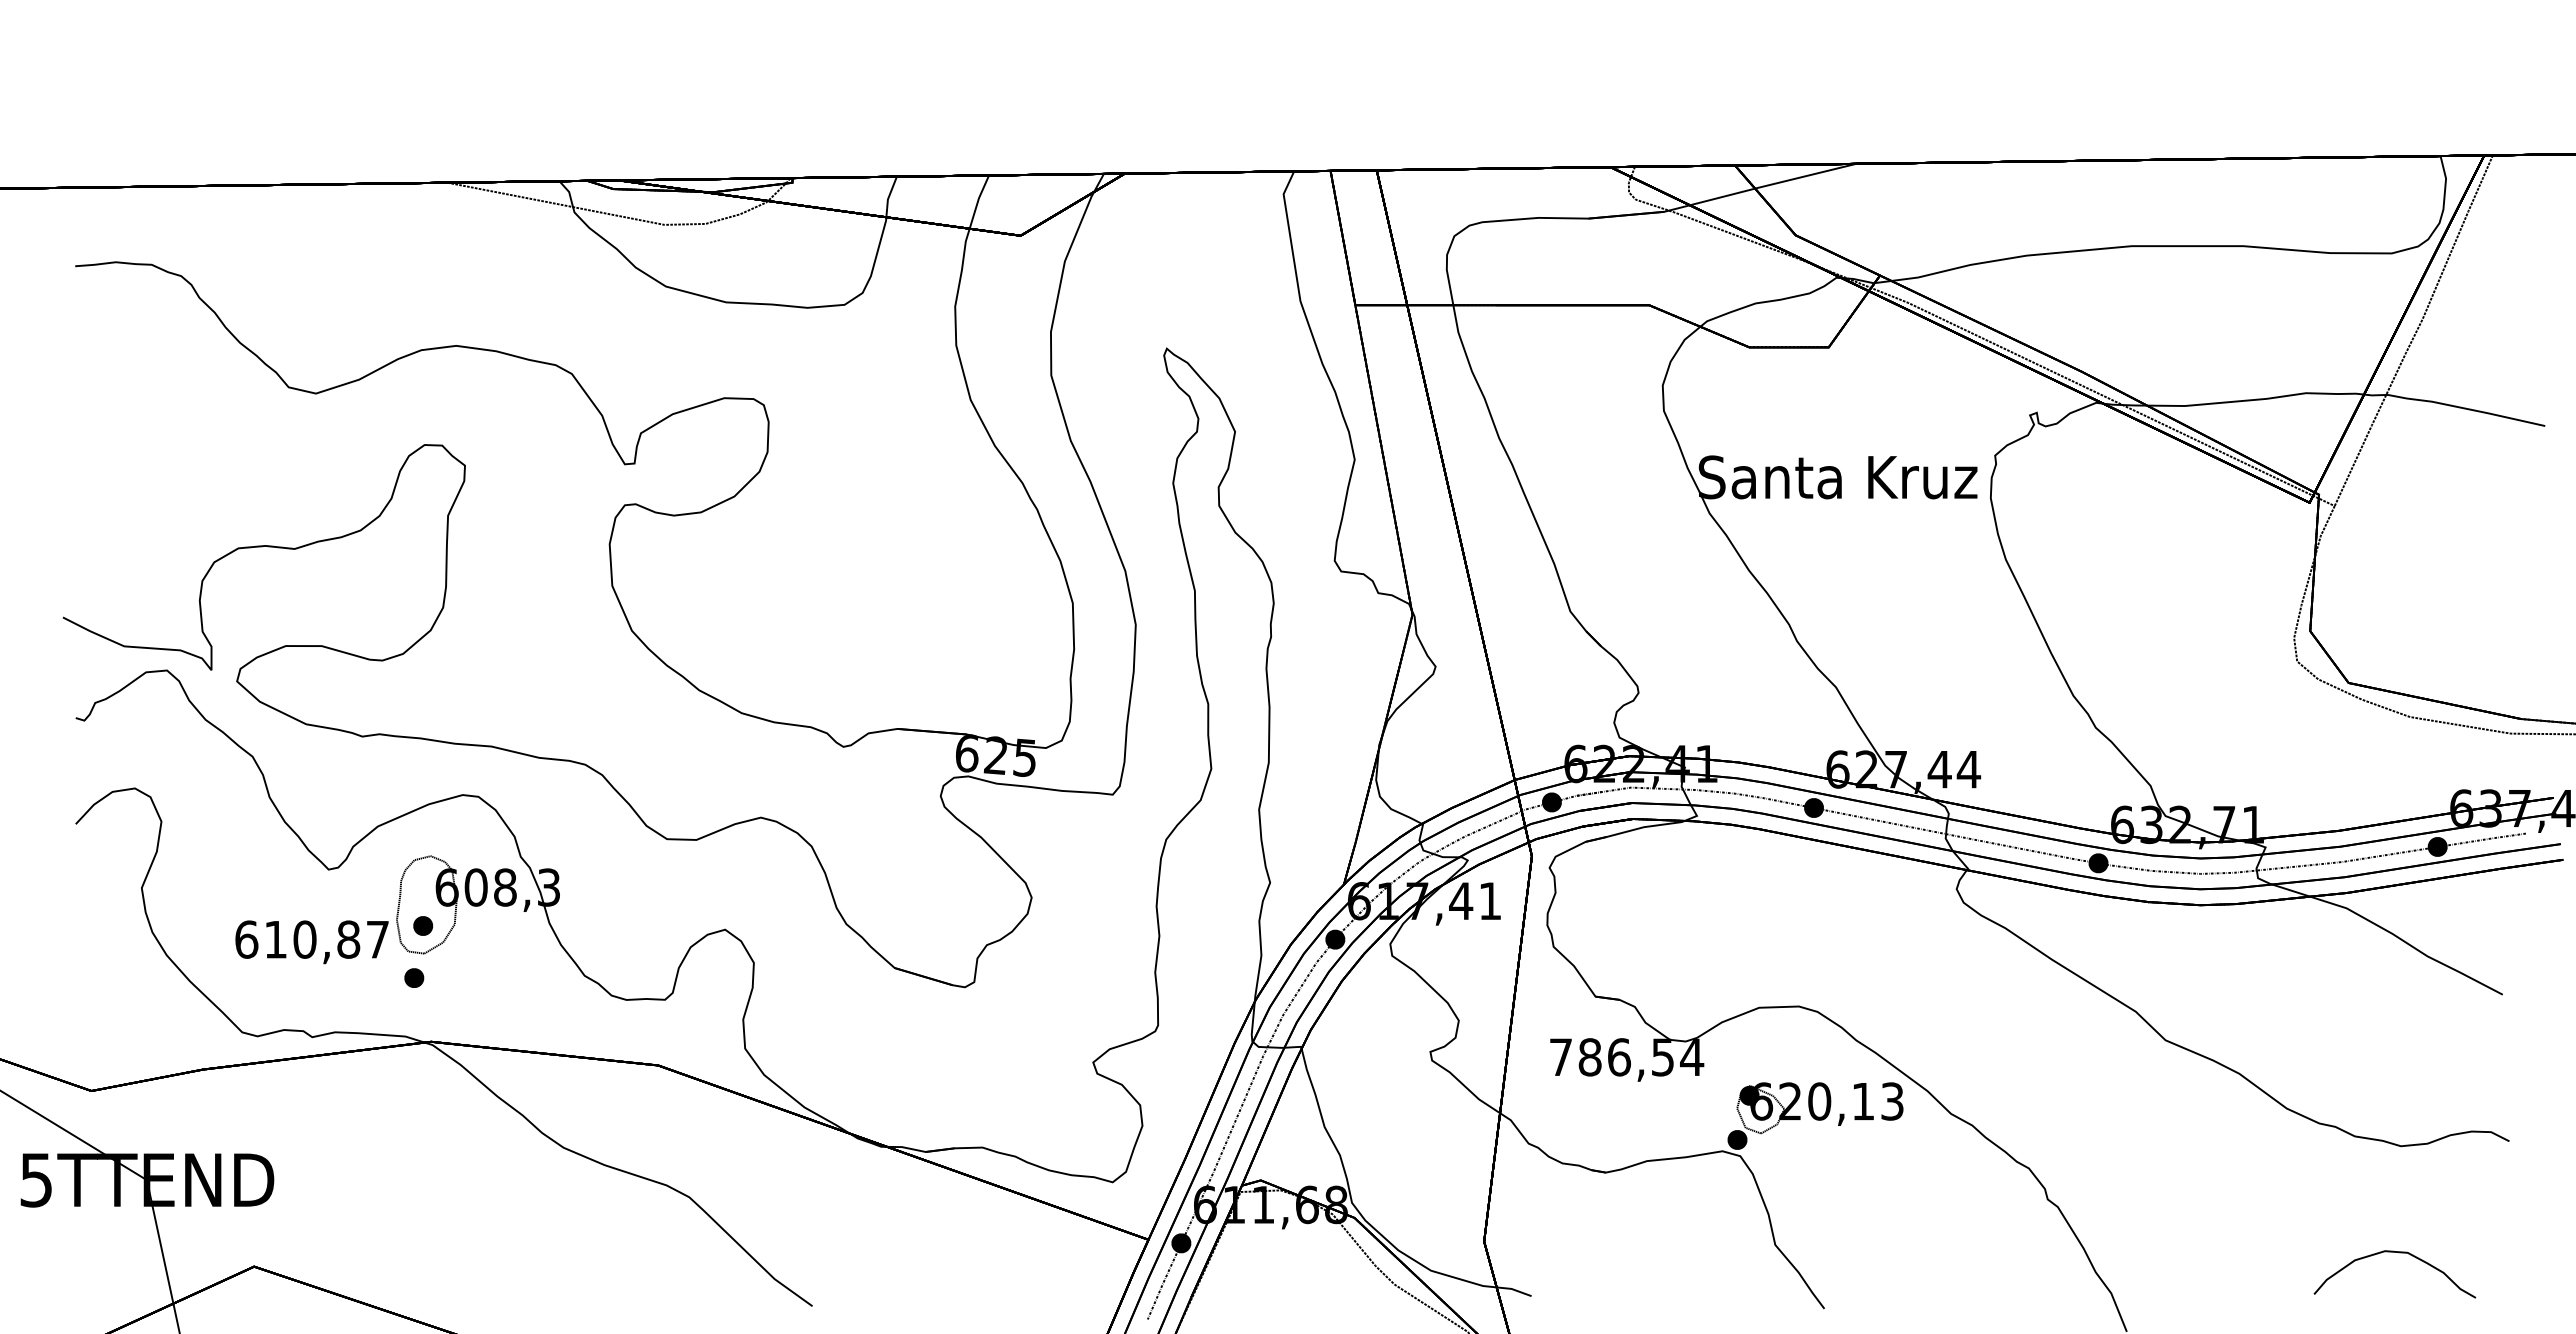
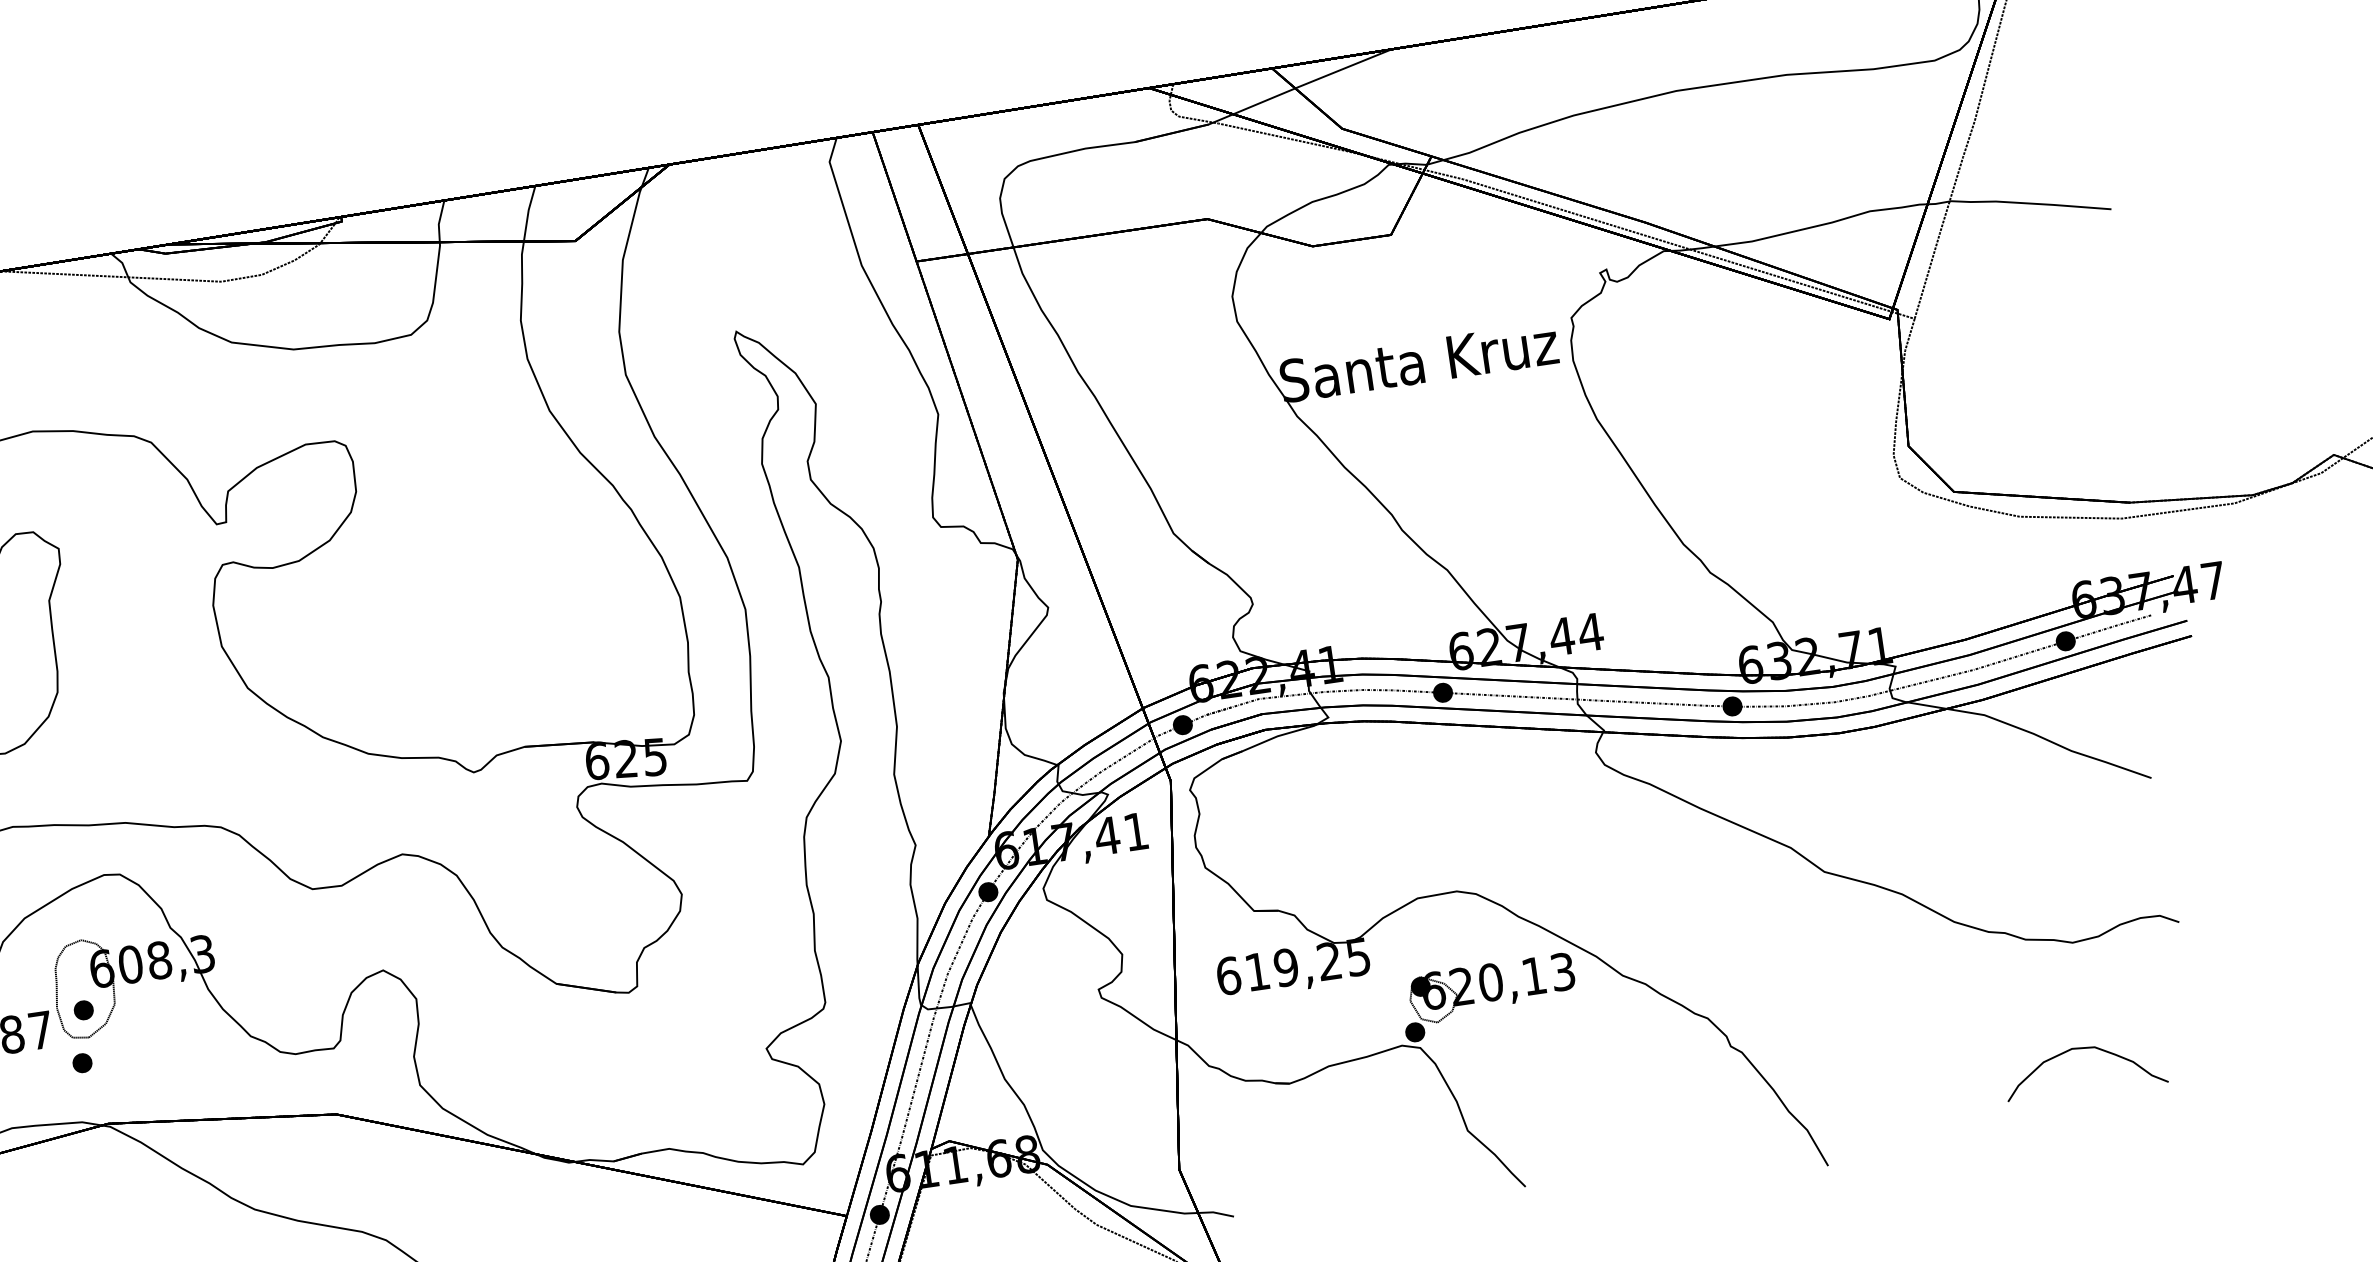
text: (1626, 1057) -> (1293, 966), 786,54 -> 619,25

